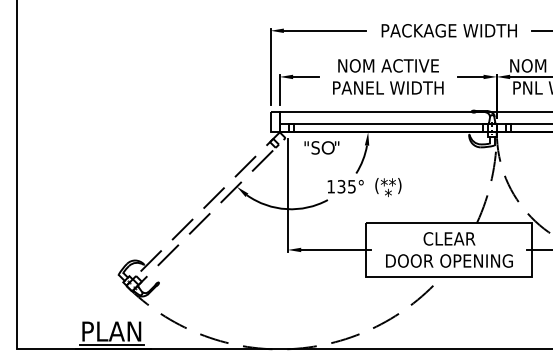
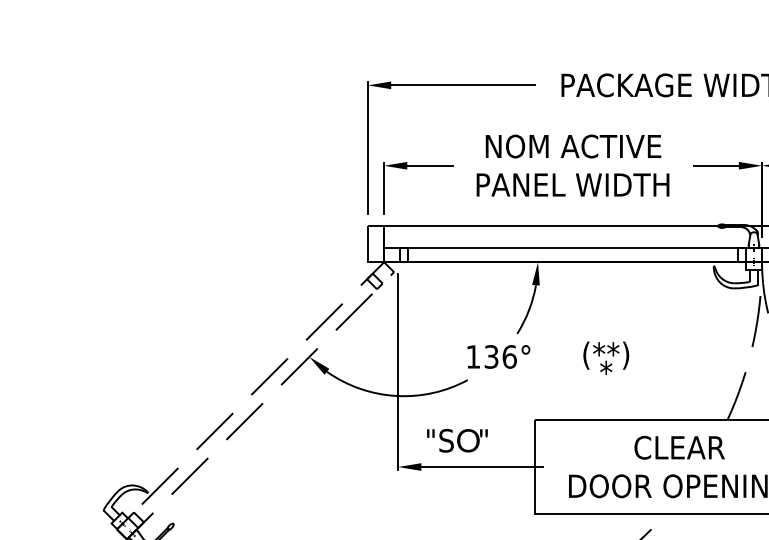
text: (321, 147) -> (456, 440), moved
text: (352, 186) -> (510, 356), 135° -> 136°
text: (388, 187) -> (606, 358), moved

